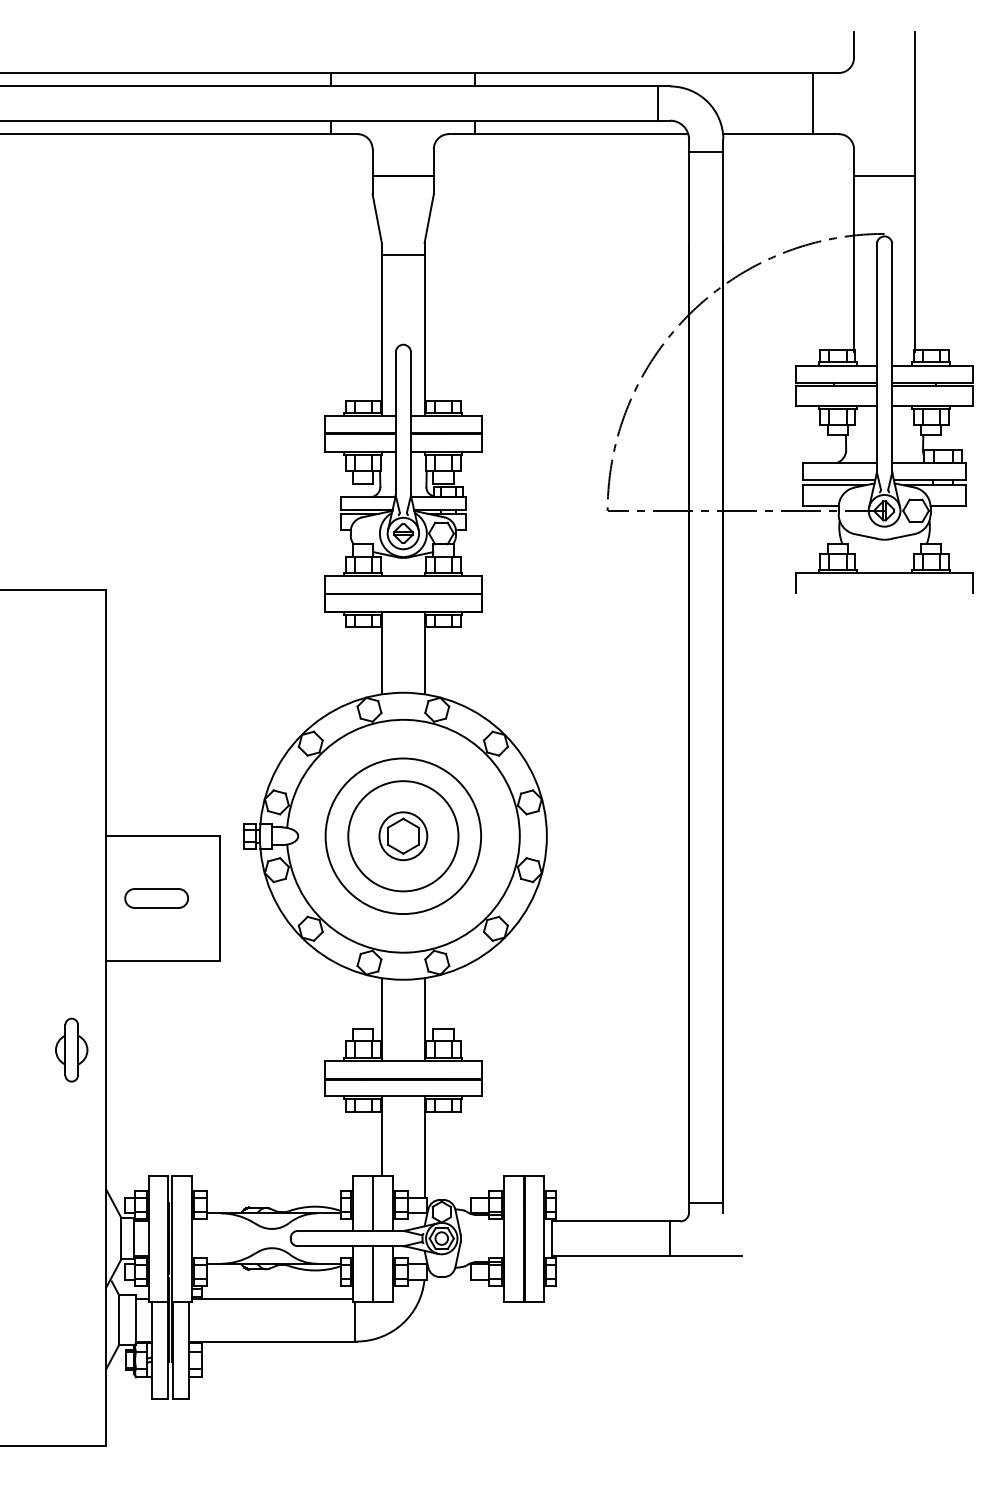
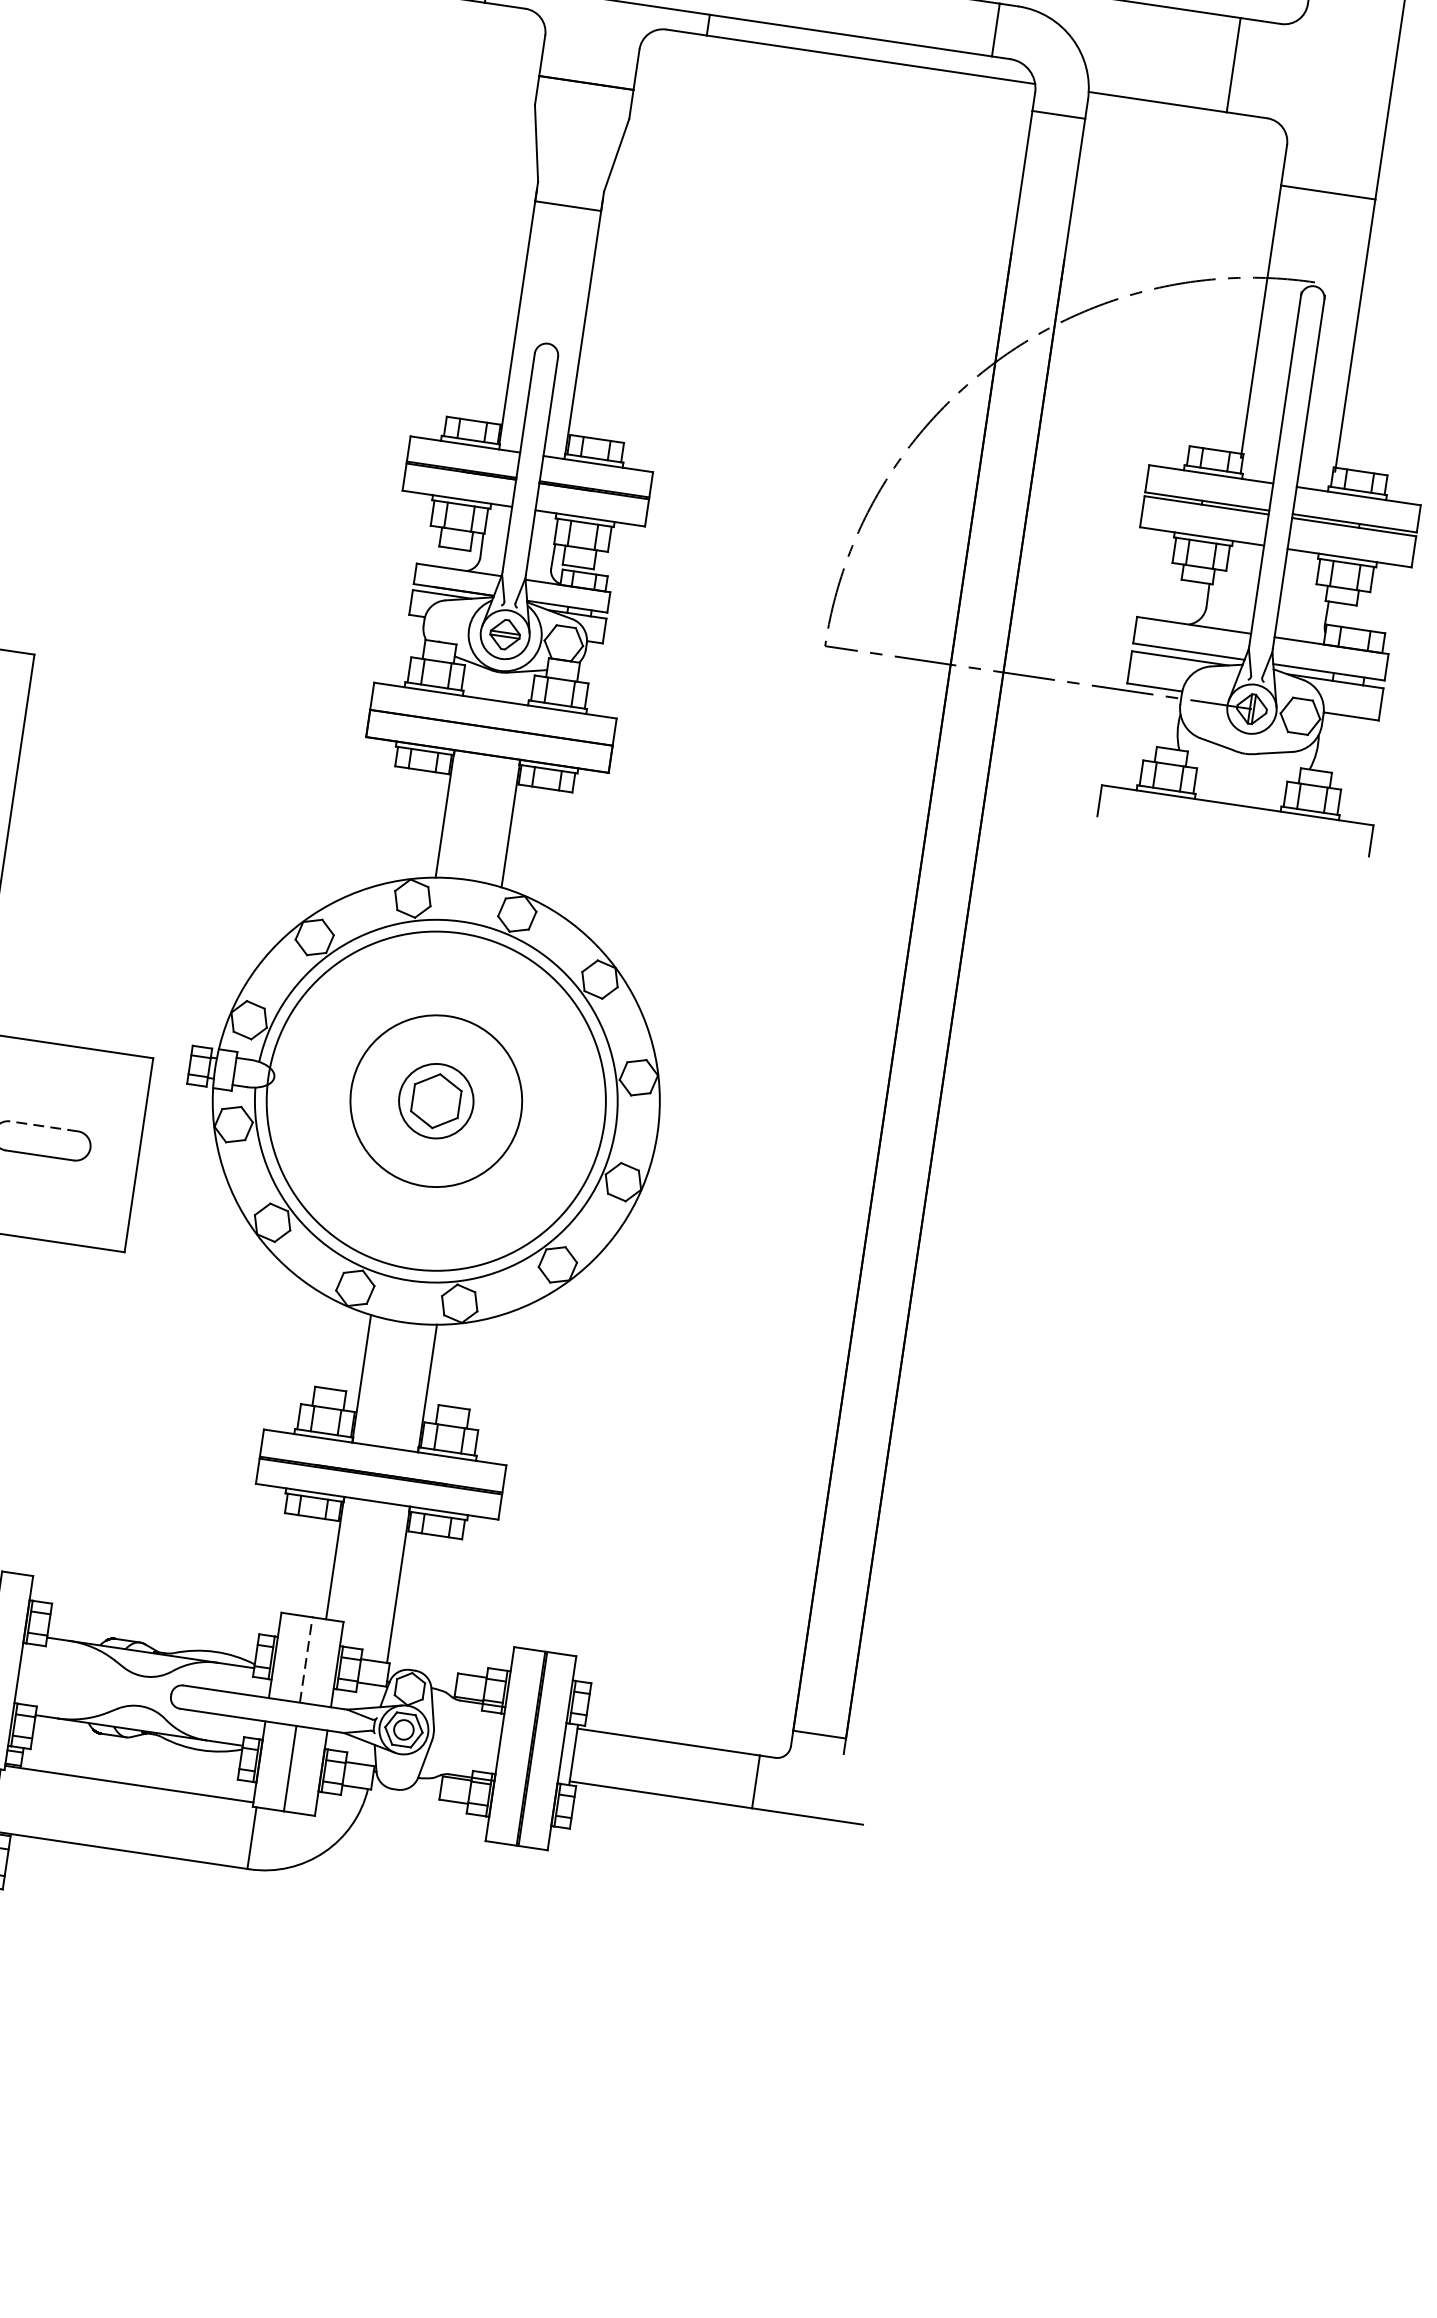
circle: (403, 836) -> (436, 1101), size x1.4
line: (156, 889) -> (43, 1127), solid -> dashed
line: (373, 1203) -> (306, 1660), solid -> dashed

